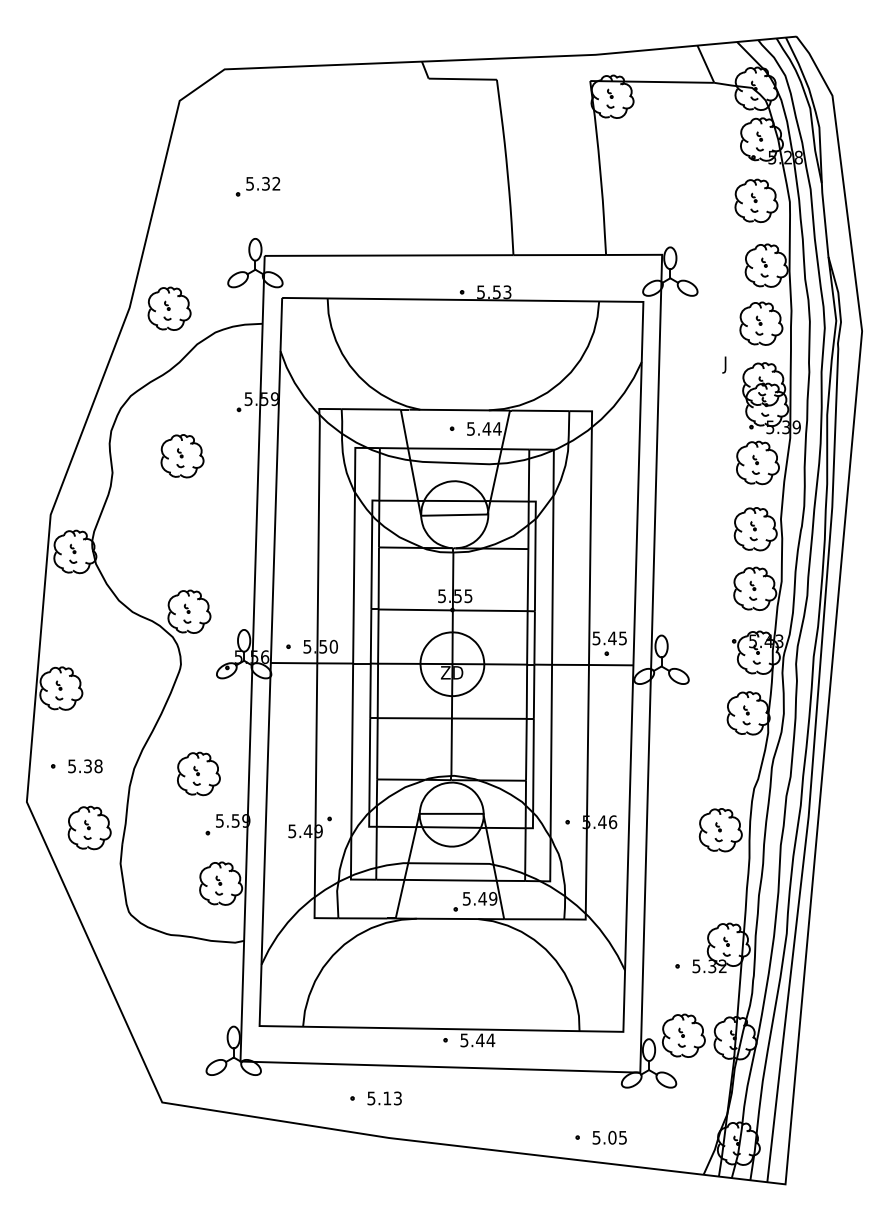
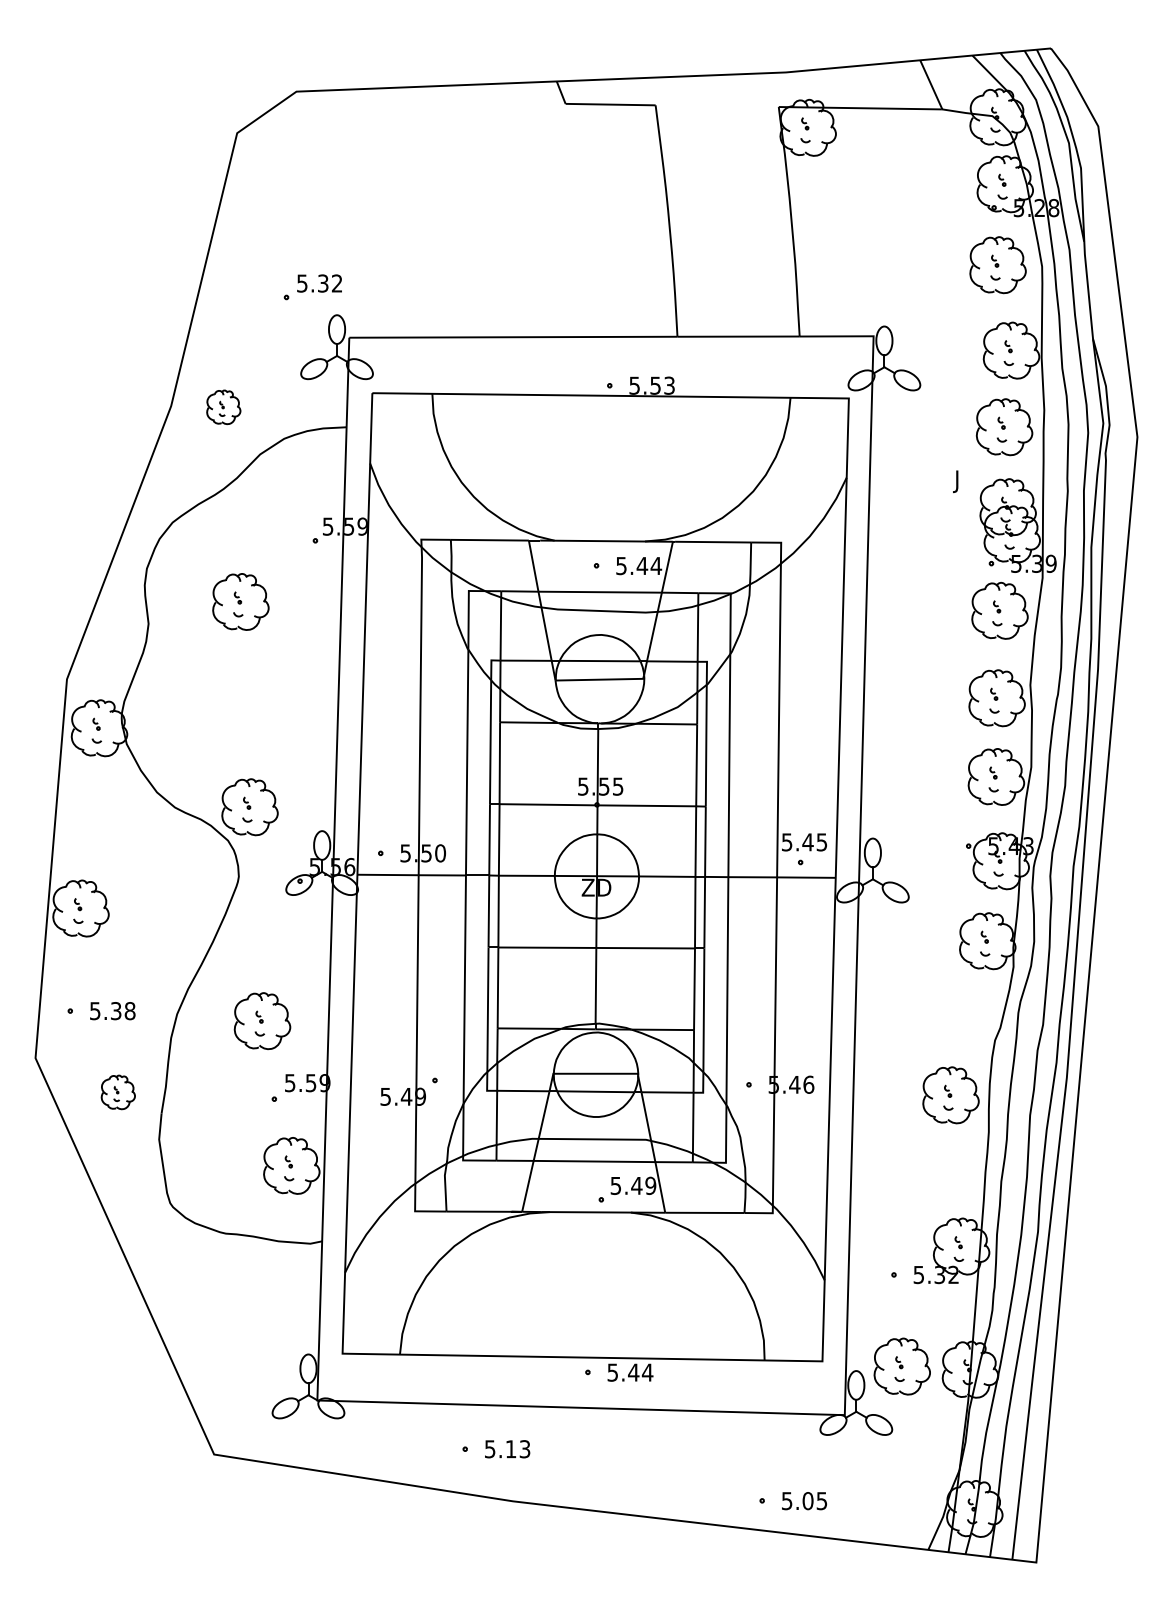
part: (257, 186) -> (312, 287), moved
part: (169, 308) -> (223, 407), size x0.6
part: (89, 827) -> (118, 1091), size x0.6

